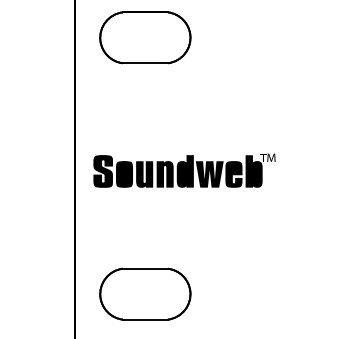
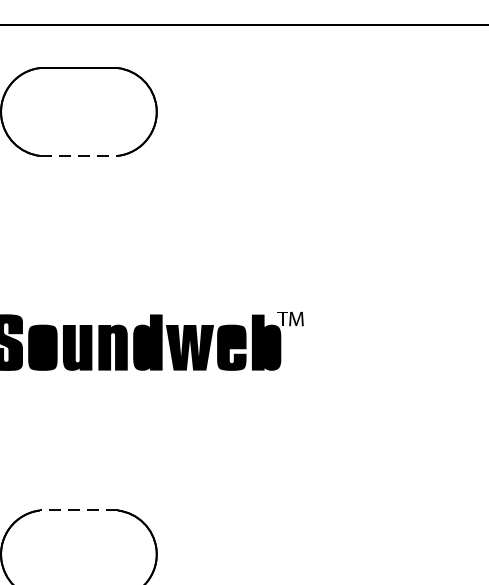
line: (145, 63) -> (79, 156), solid -> dashed
line: (145, 268) -> (79, 510), solid -> dashed

